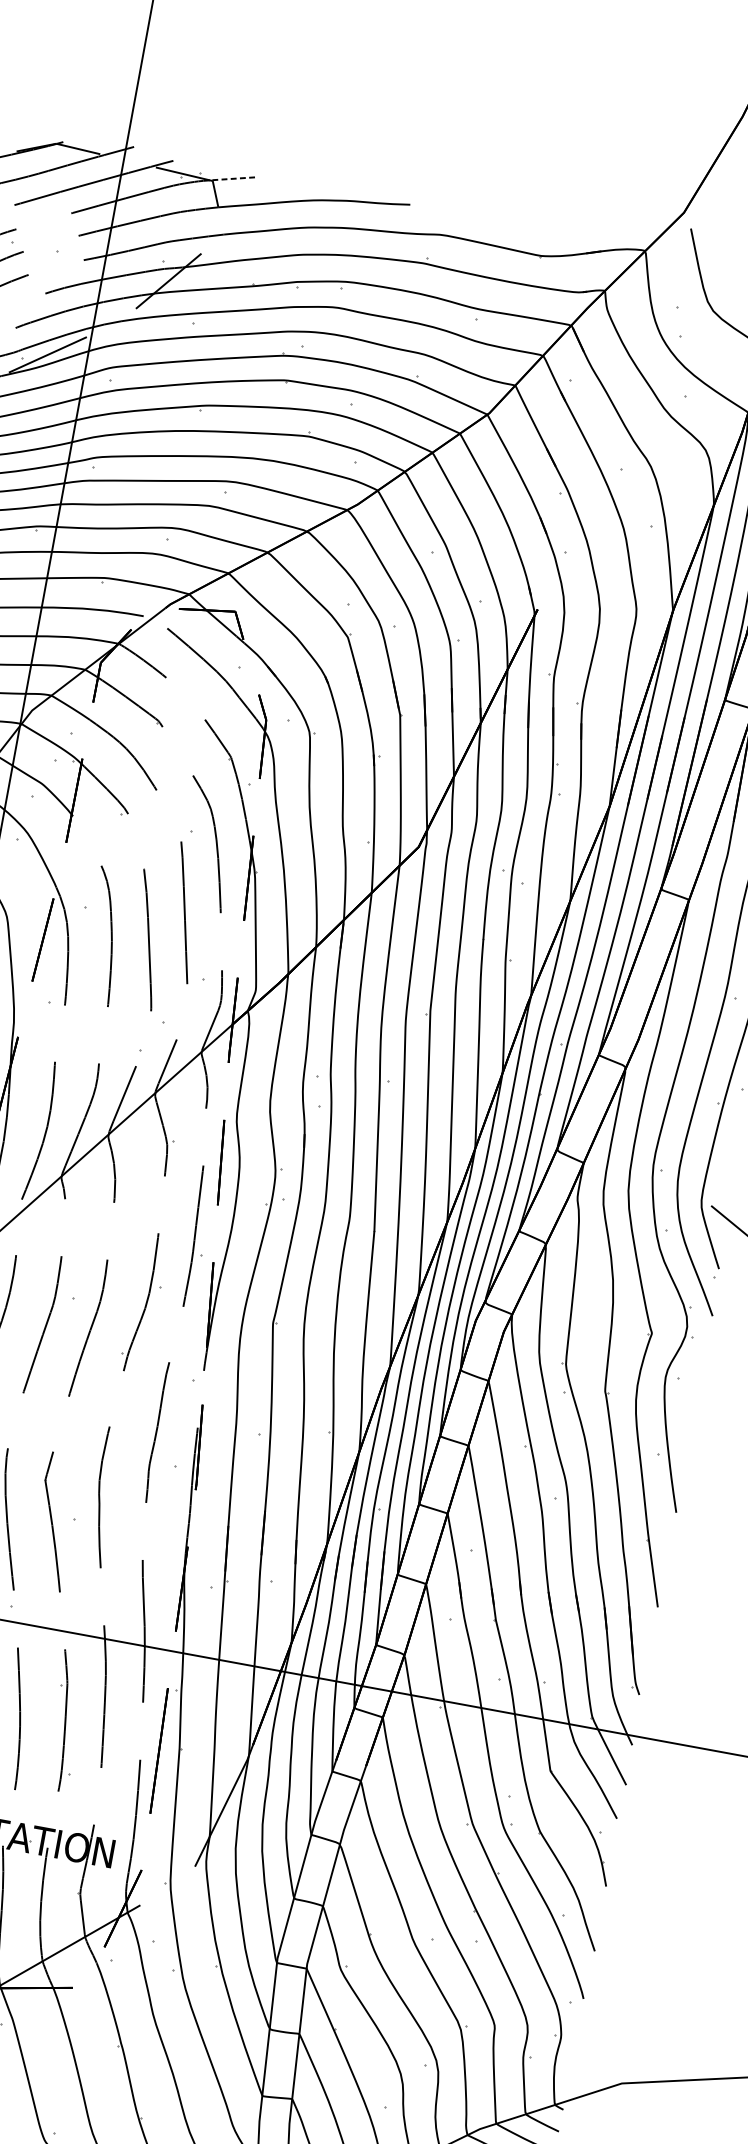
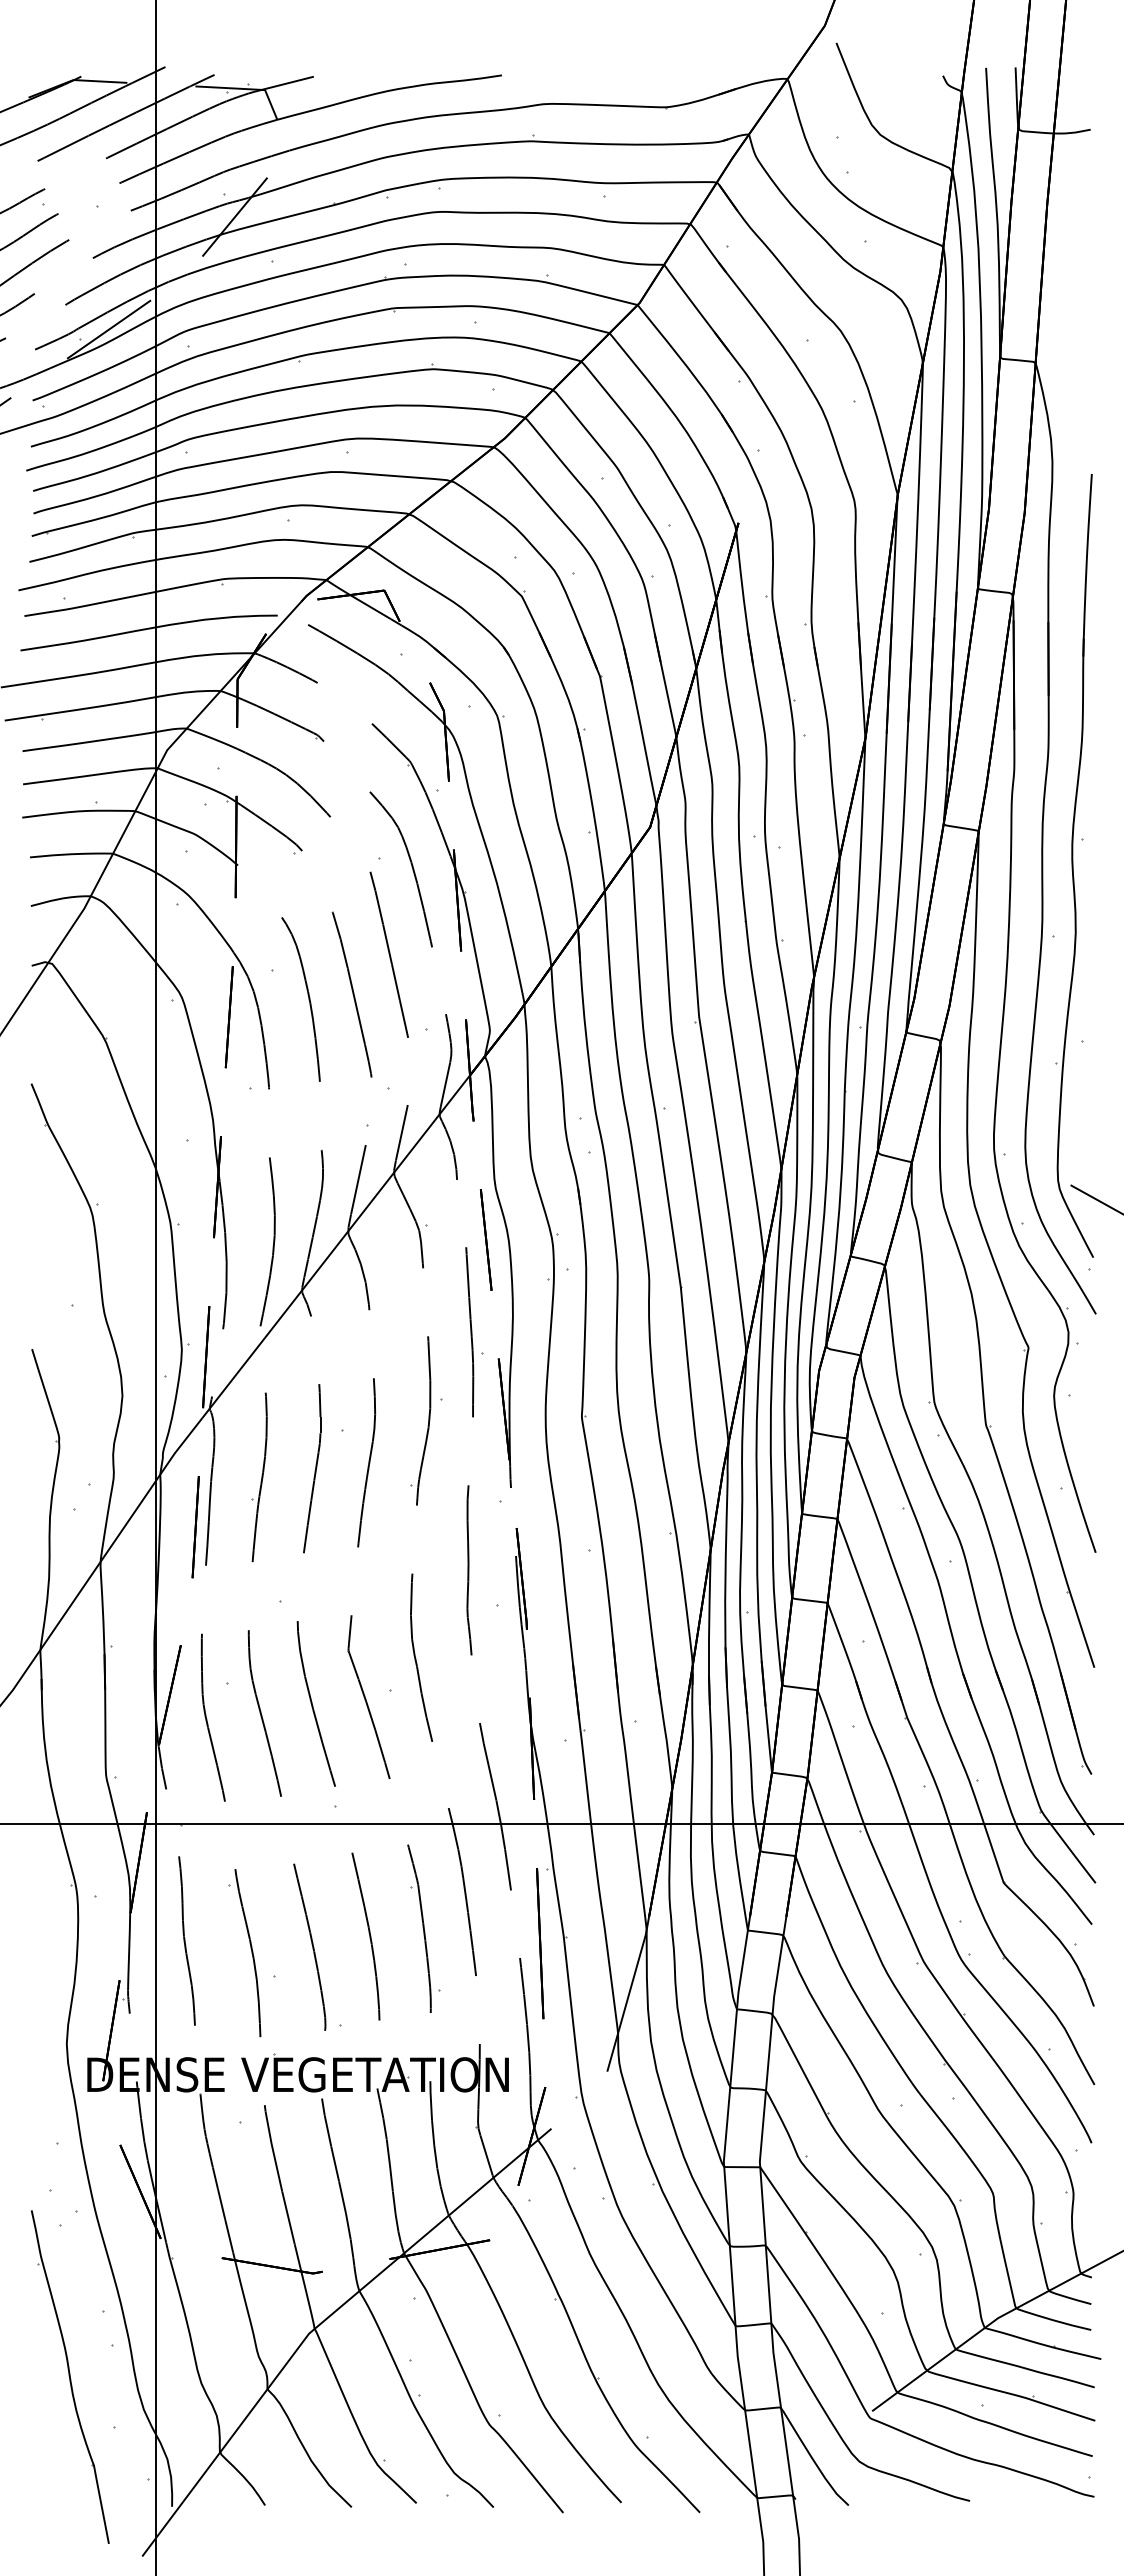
line: (232, 178) -> (287, 83), dashed -> solid

